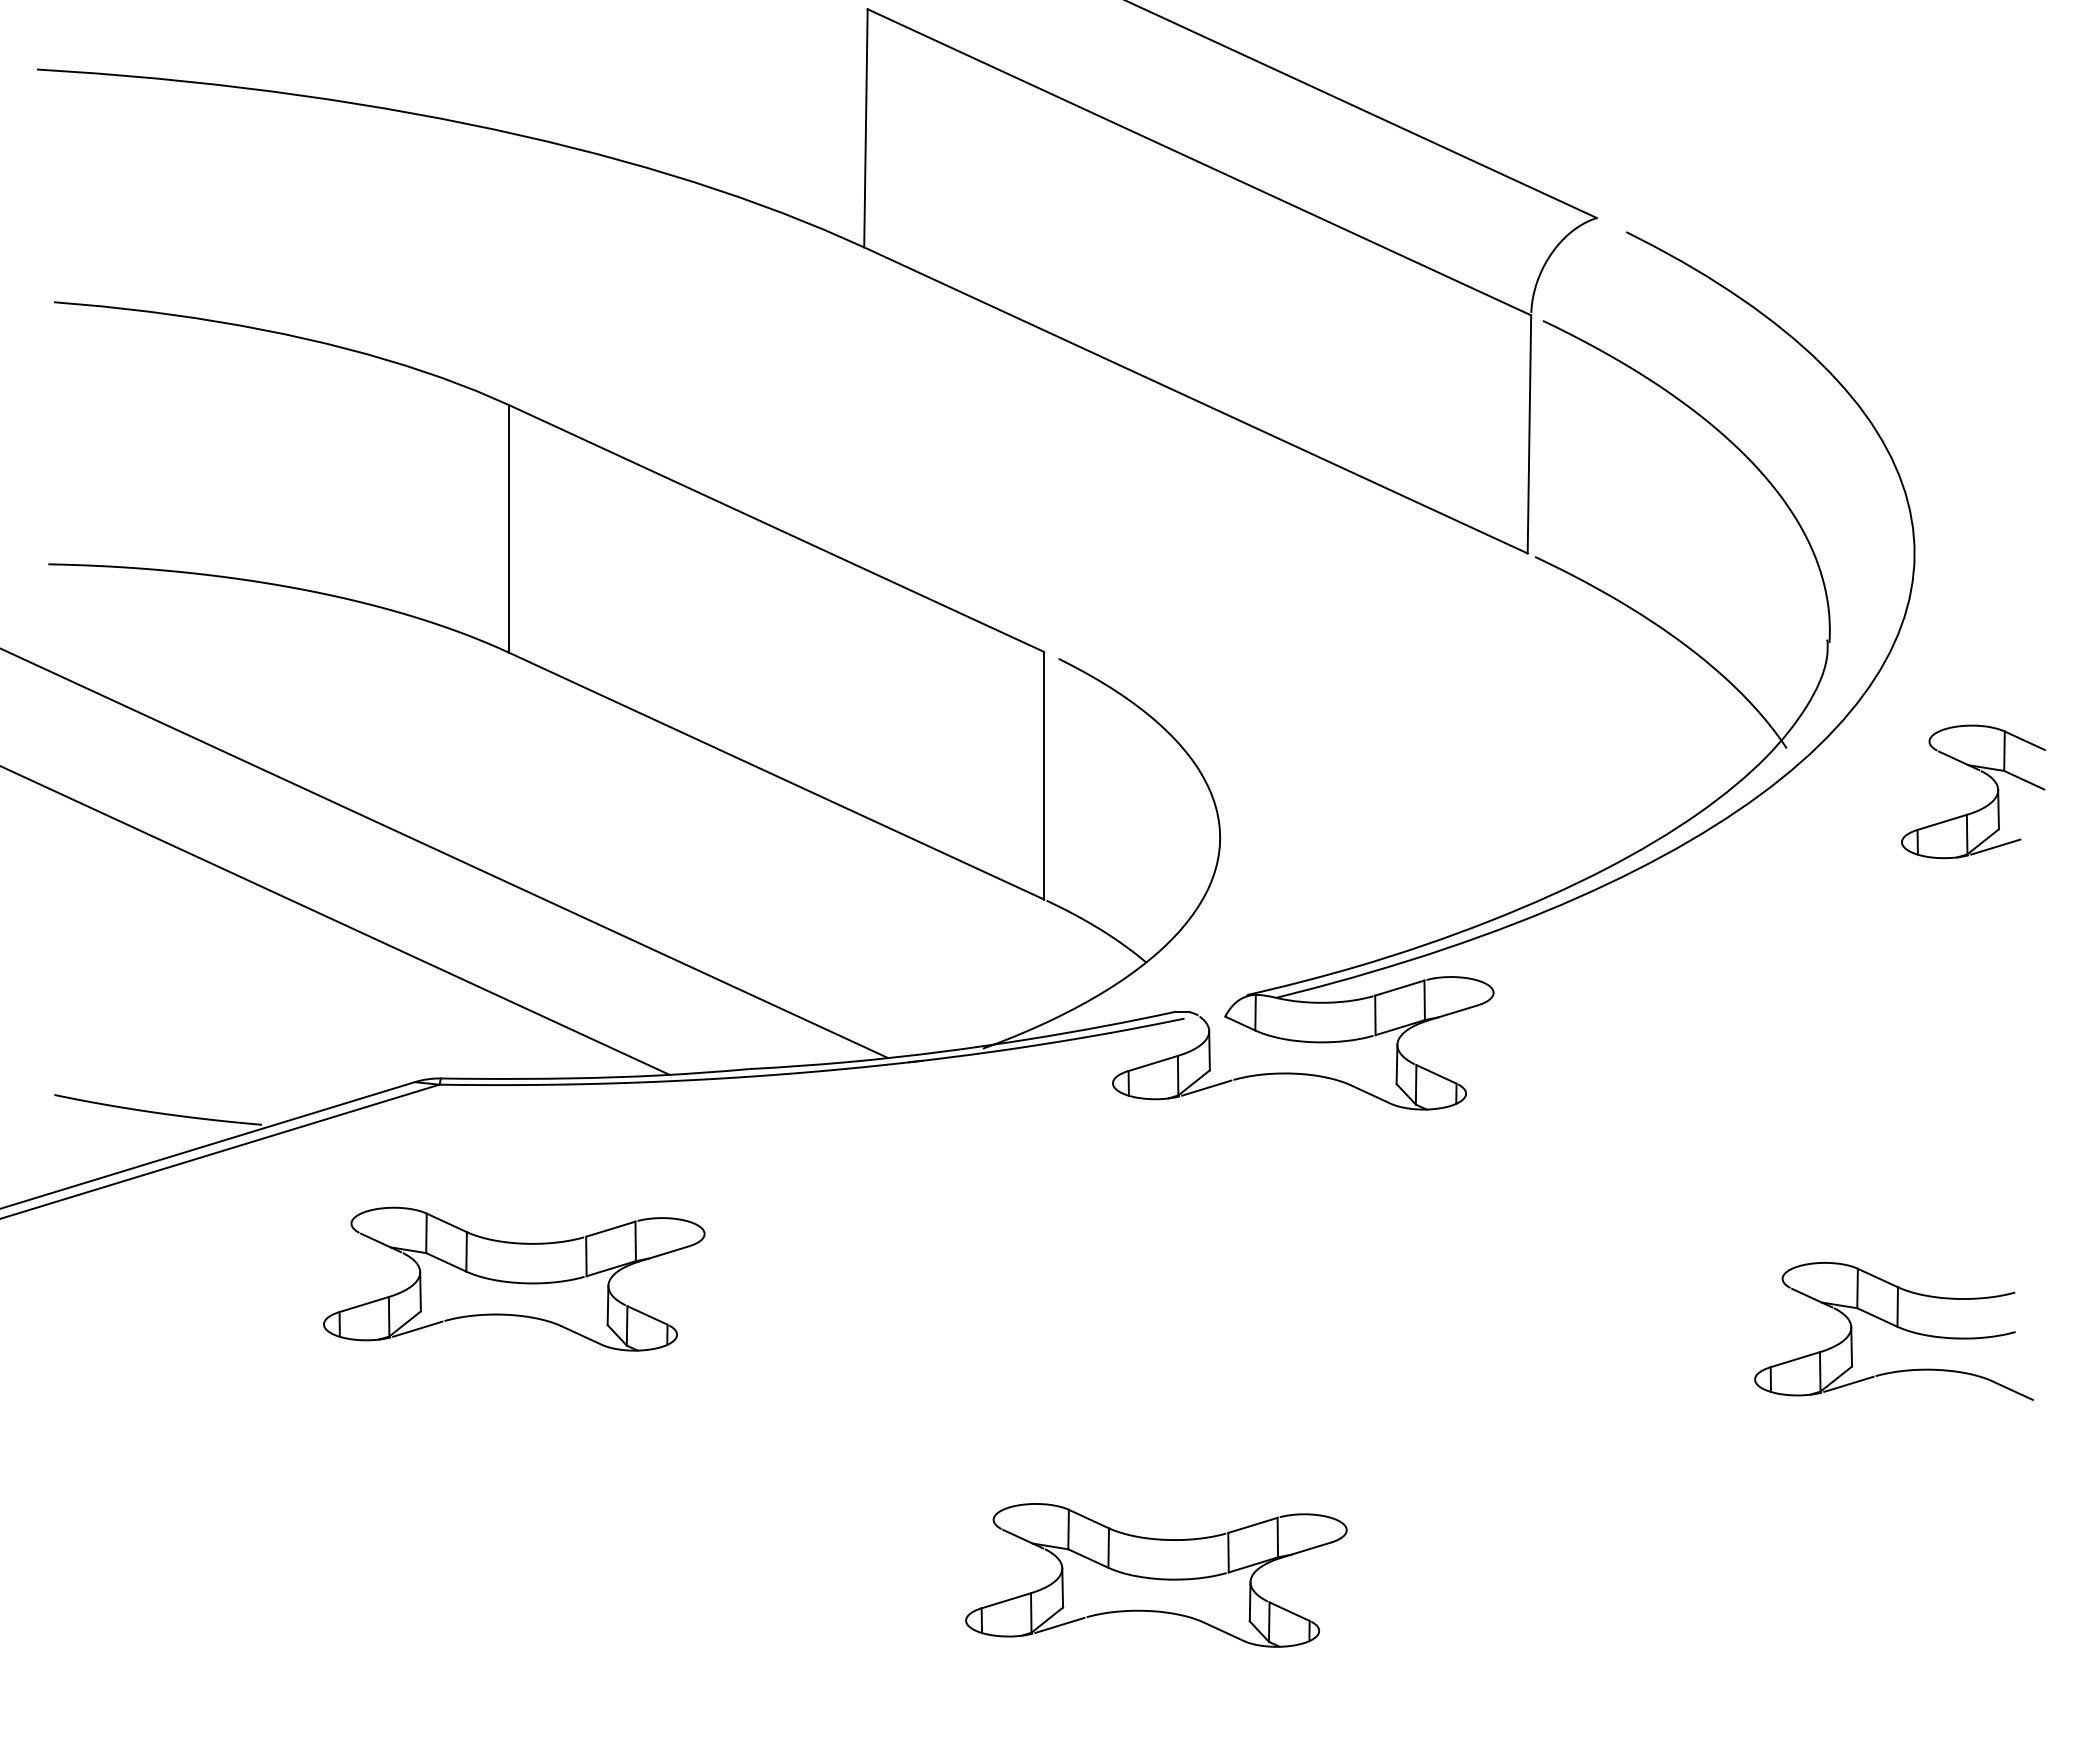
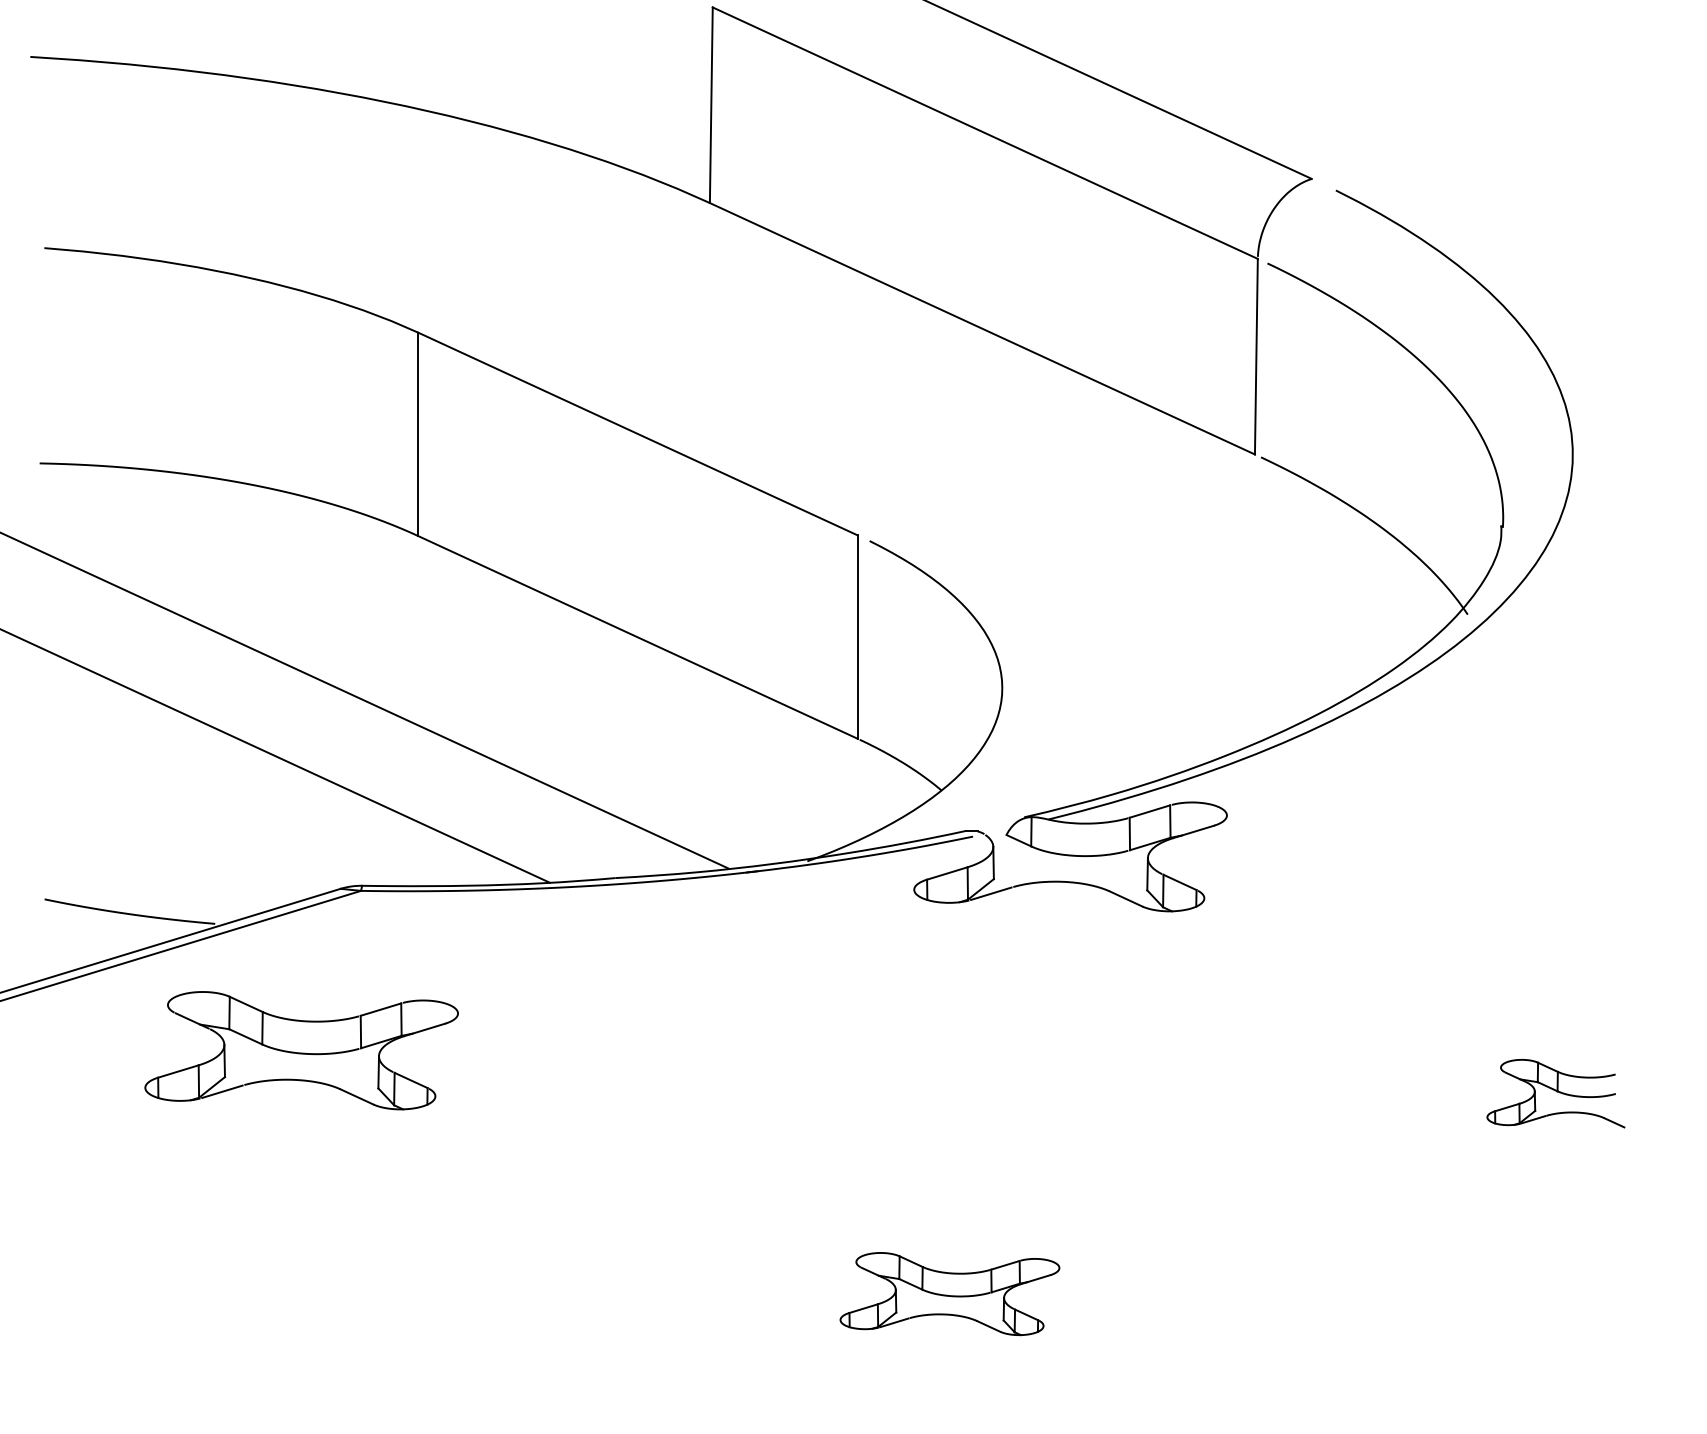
part: (1982, 807) -> (1628, 663), removed
part: (514, 1278) -> (301, 1050), moved
part: (1893, 1331) -> (1555, 1093), size x0.6
part: (1156, 1575) -> (950, 1294), size x0.7

